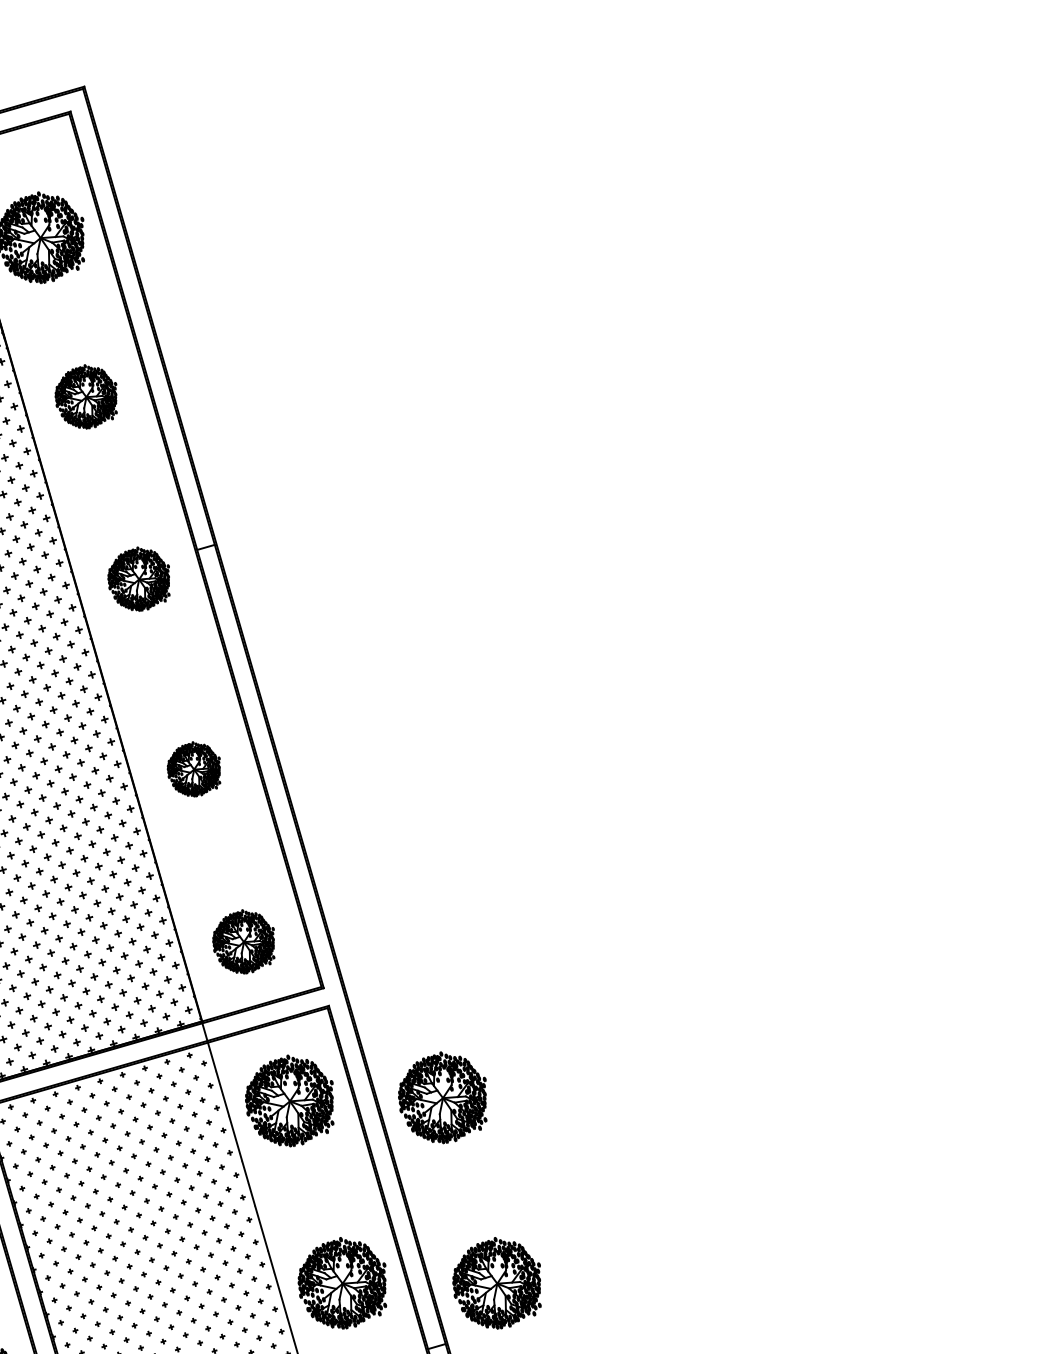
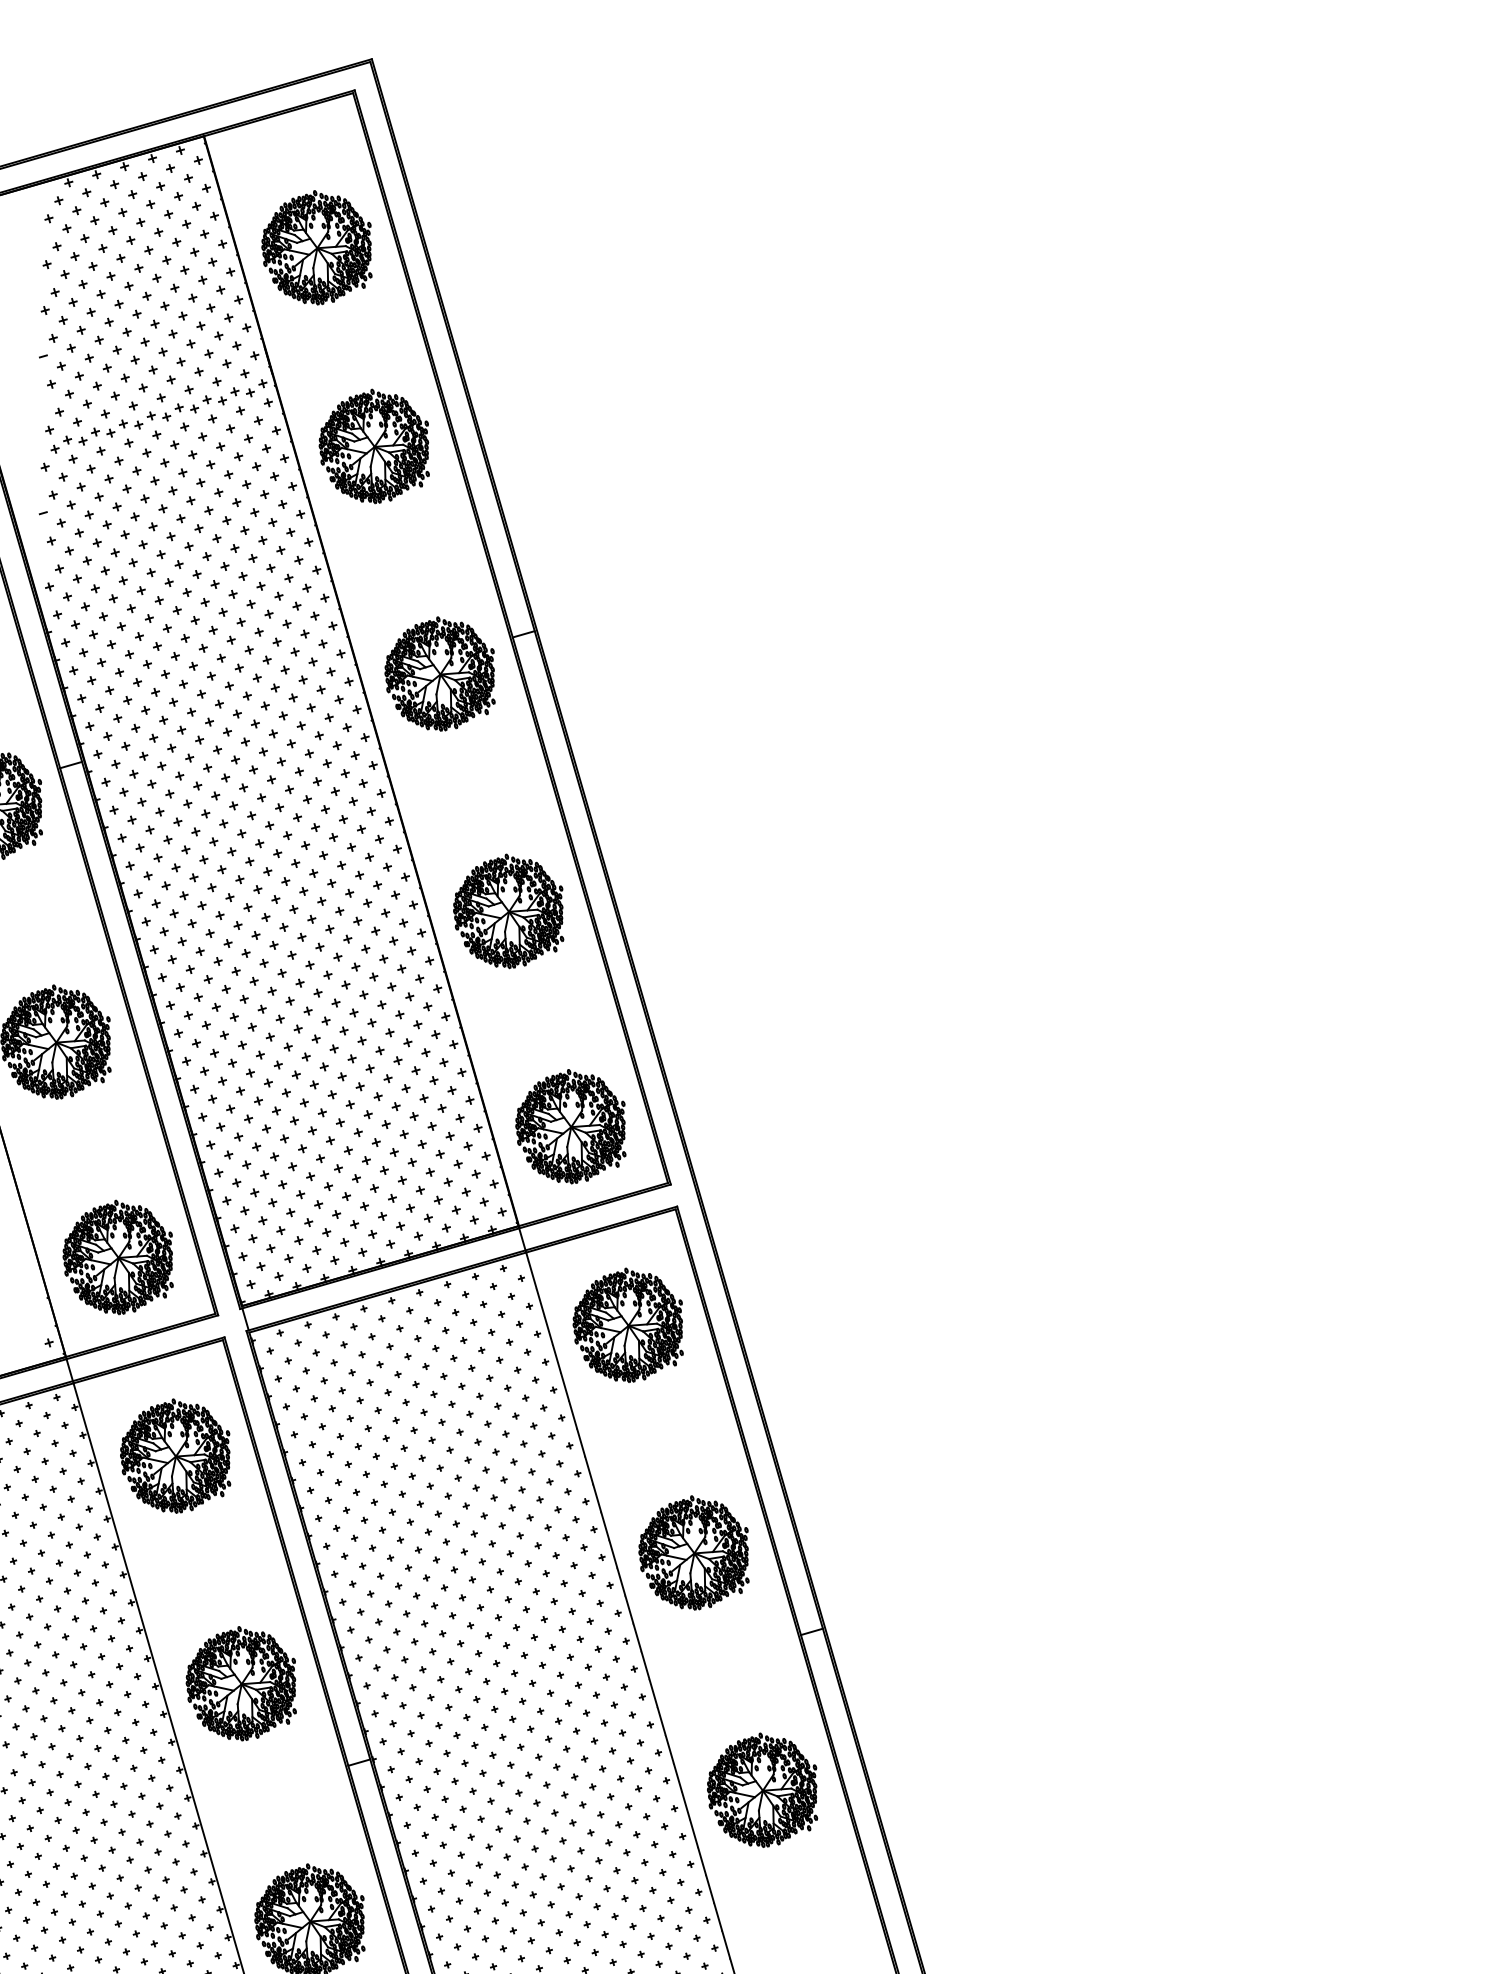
part: (85, 396) -> (373, 446), size x1.43
part: (138, 578) -> (439, 673), size x1.43
part: (193, 769) -> (508, 911), size x1.67
part: (243, 941) -> (570, 1126), size x1.43
part: (442, 1097) -> (818, 1320), removed
part: (496, 1282) -> (886, 1552), removed

